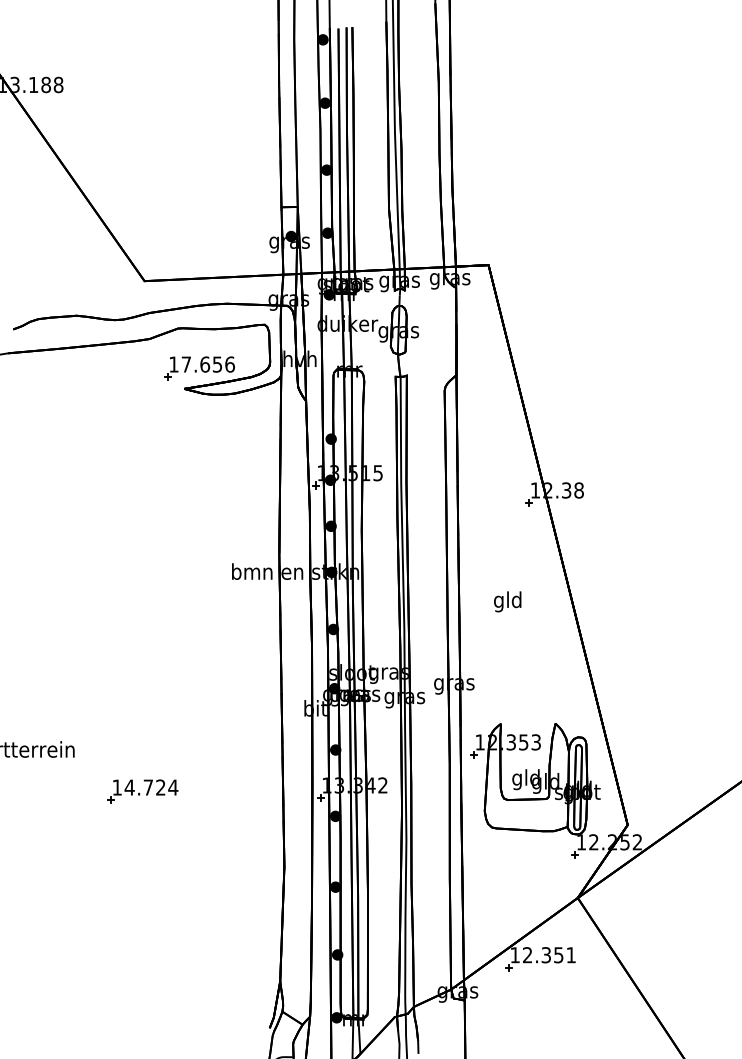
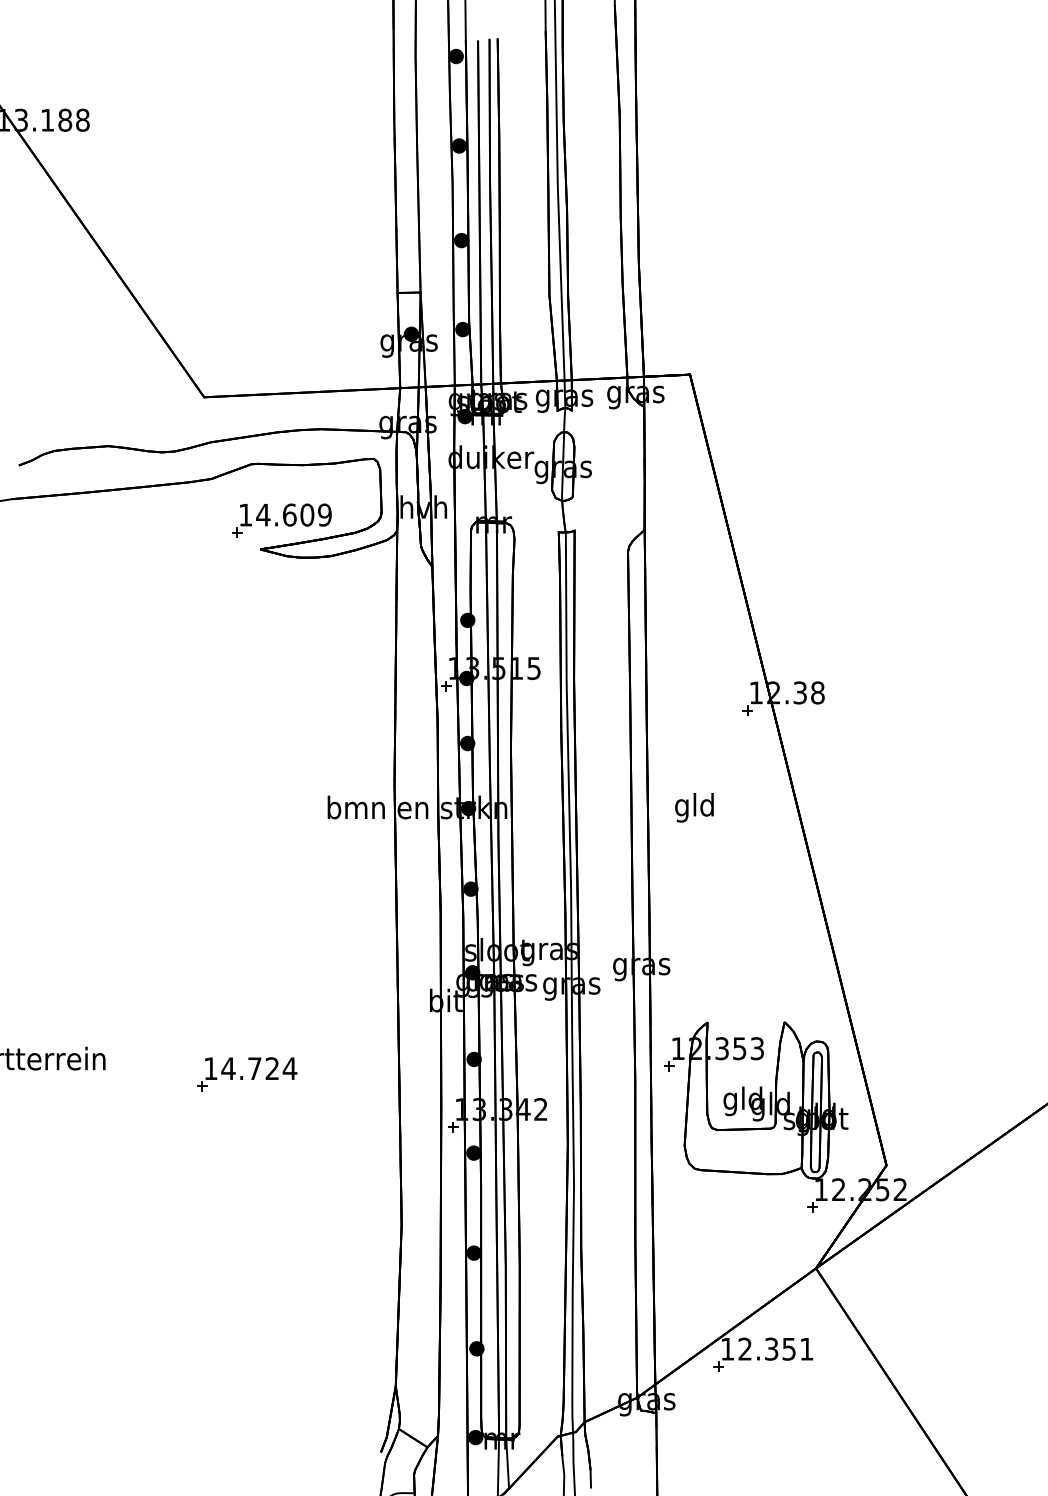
text: (207, 364) -> (293, 514), 17.656 -> 14.609
text: (507, 601) -> (694, 807), moved
part: (142, 791) -> (246, 1074), moved

